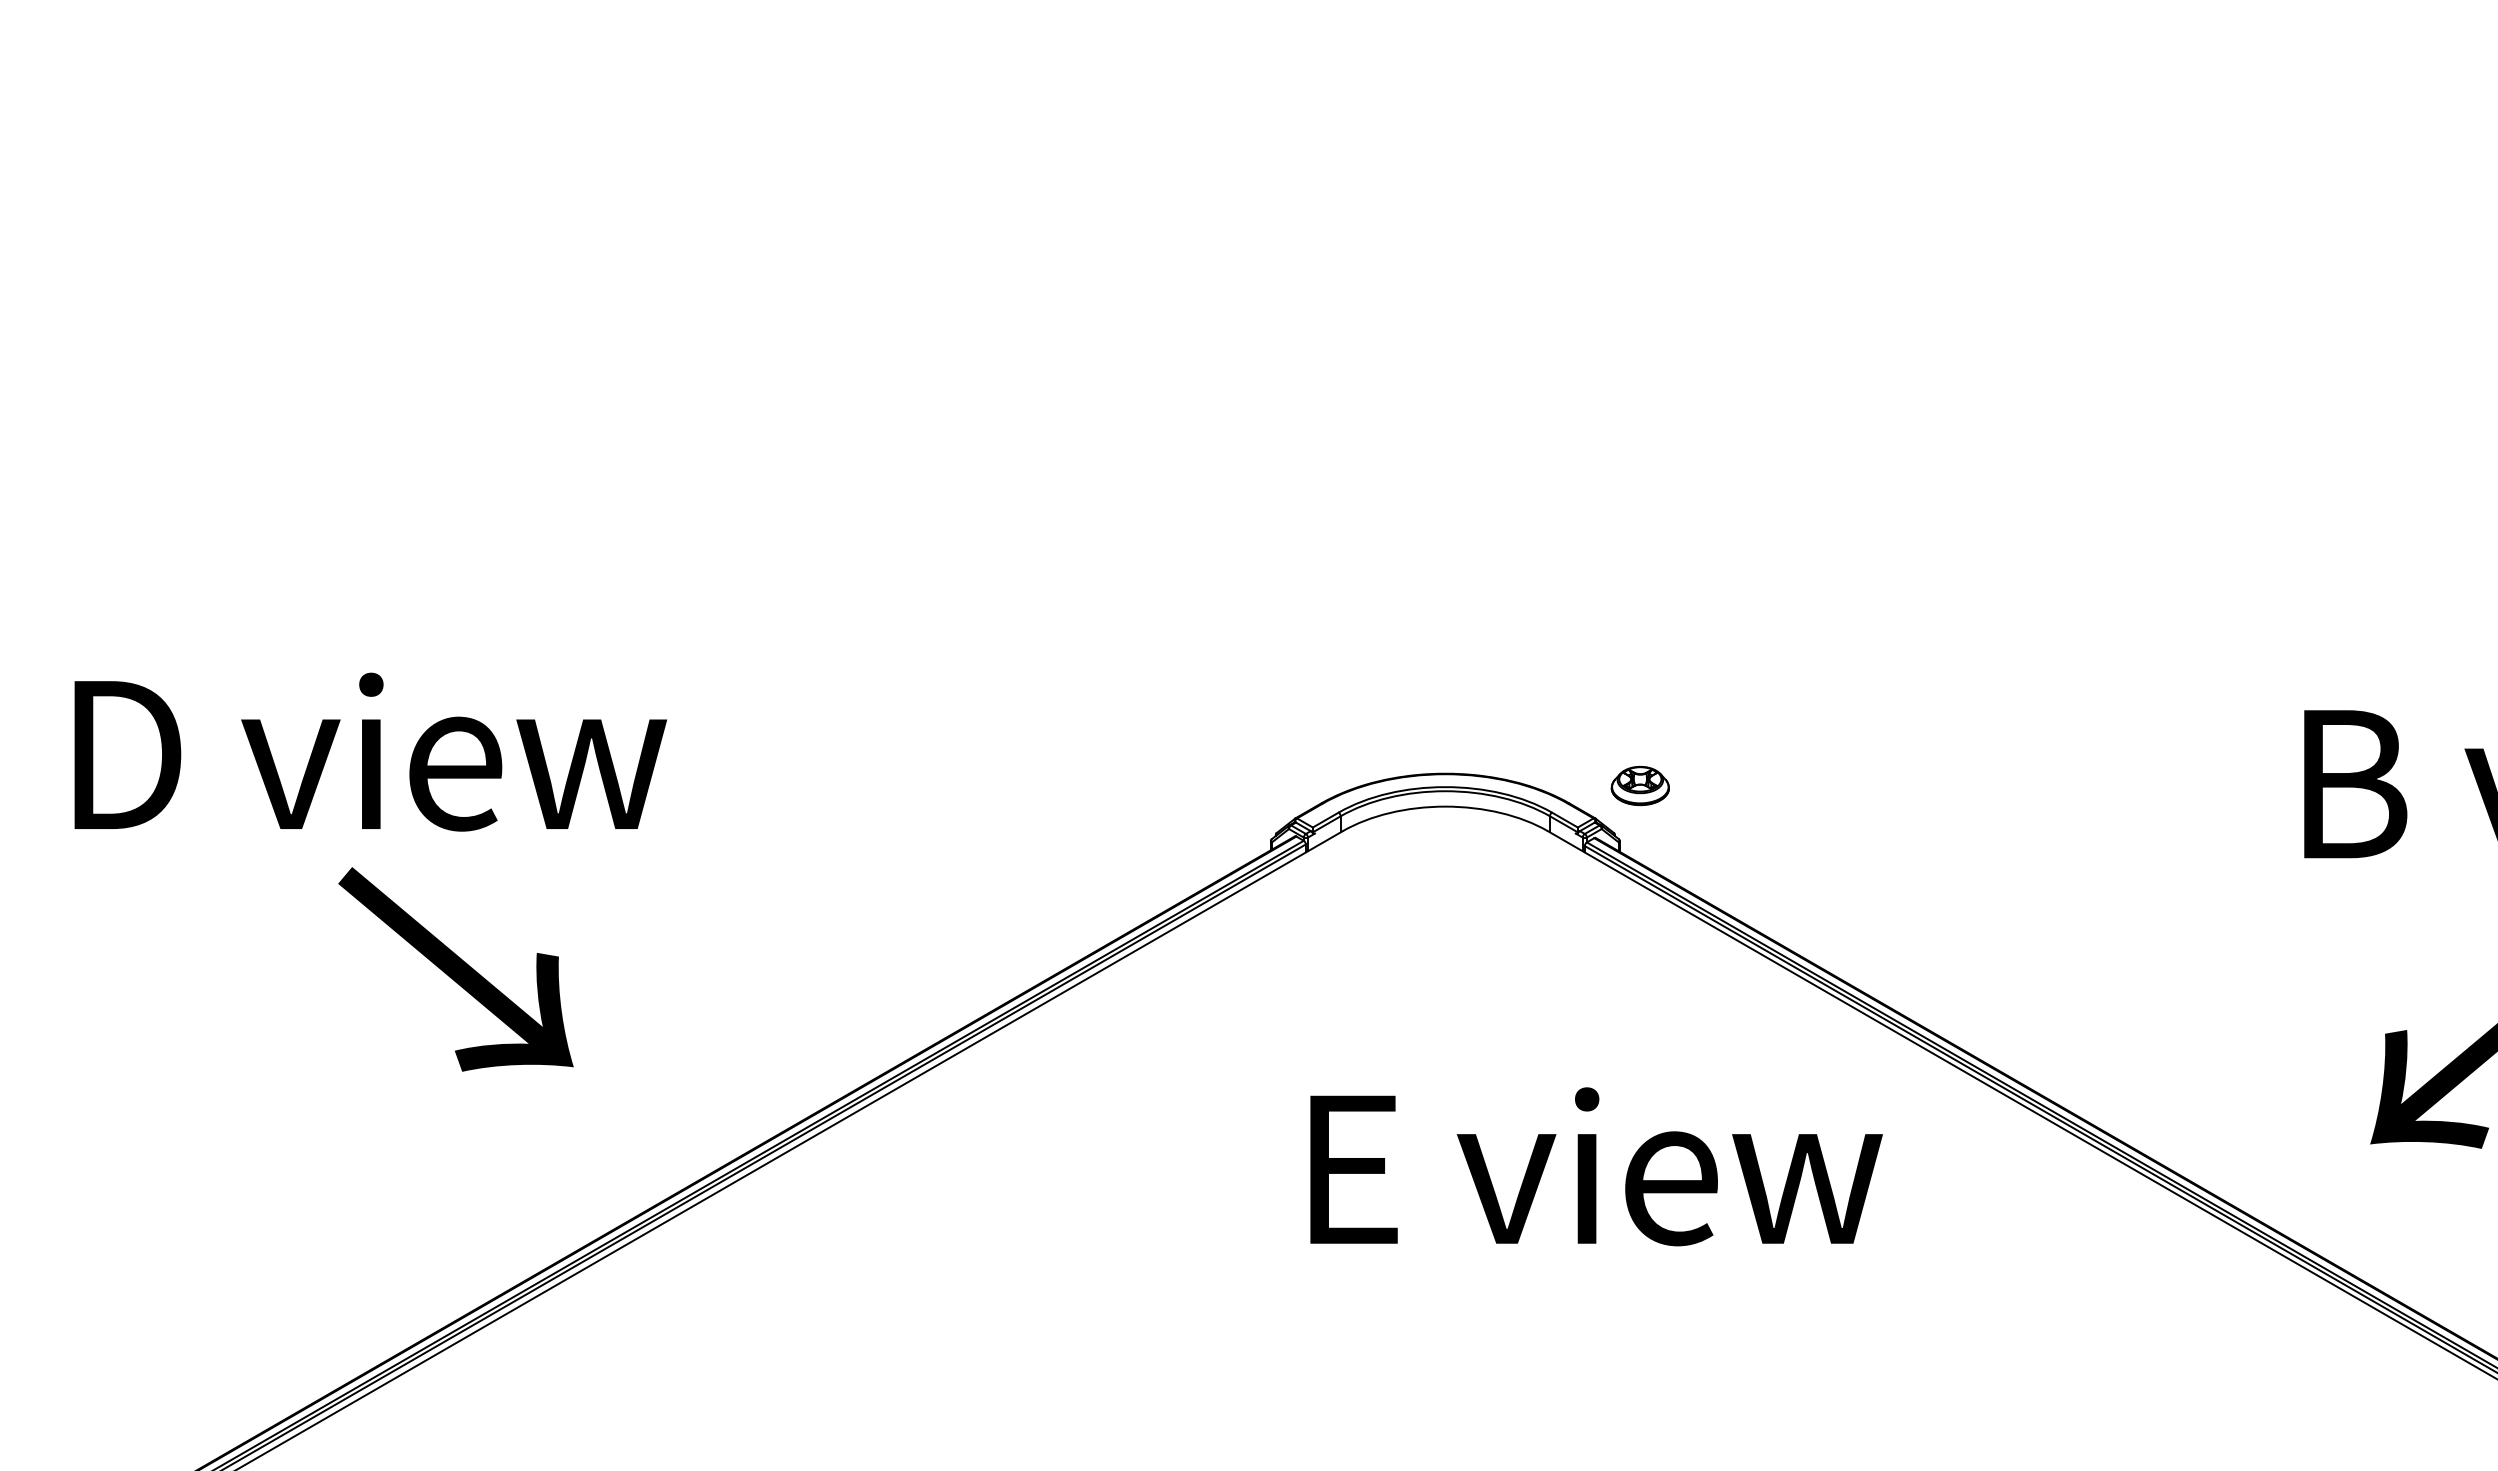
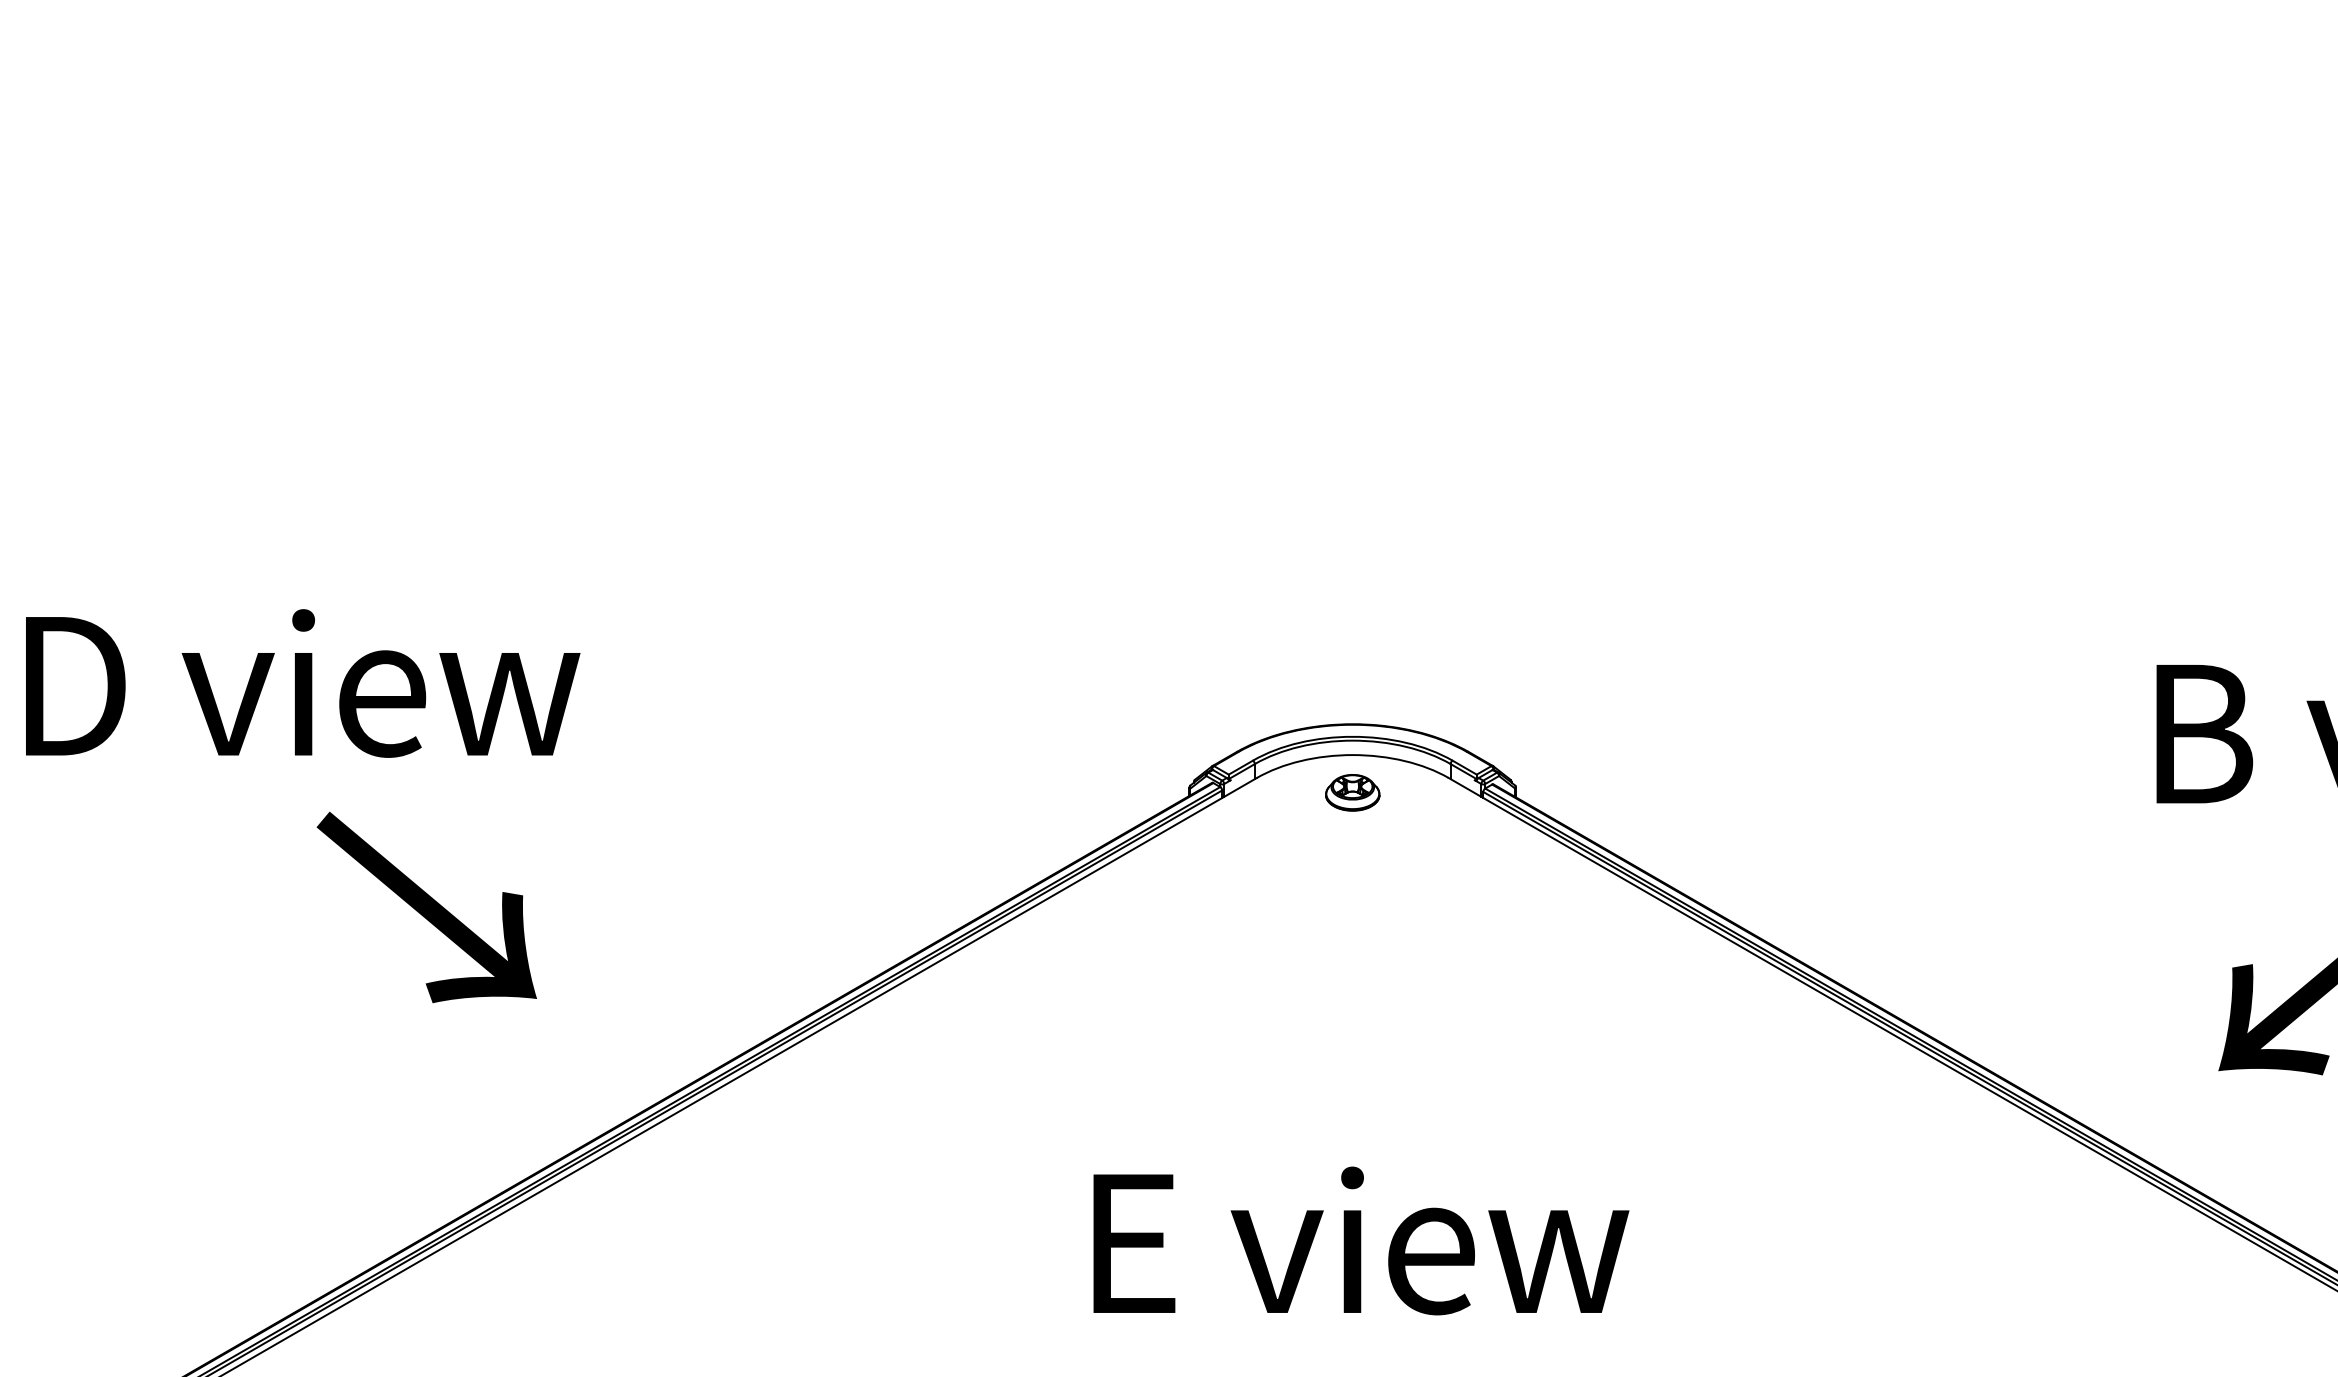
text: (370, 751) -> (302, 682), moved
part: (1639, 785) -> (1351, 792), moved
text: (1596, 1166) -> (1361, 1240), moved

